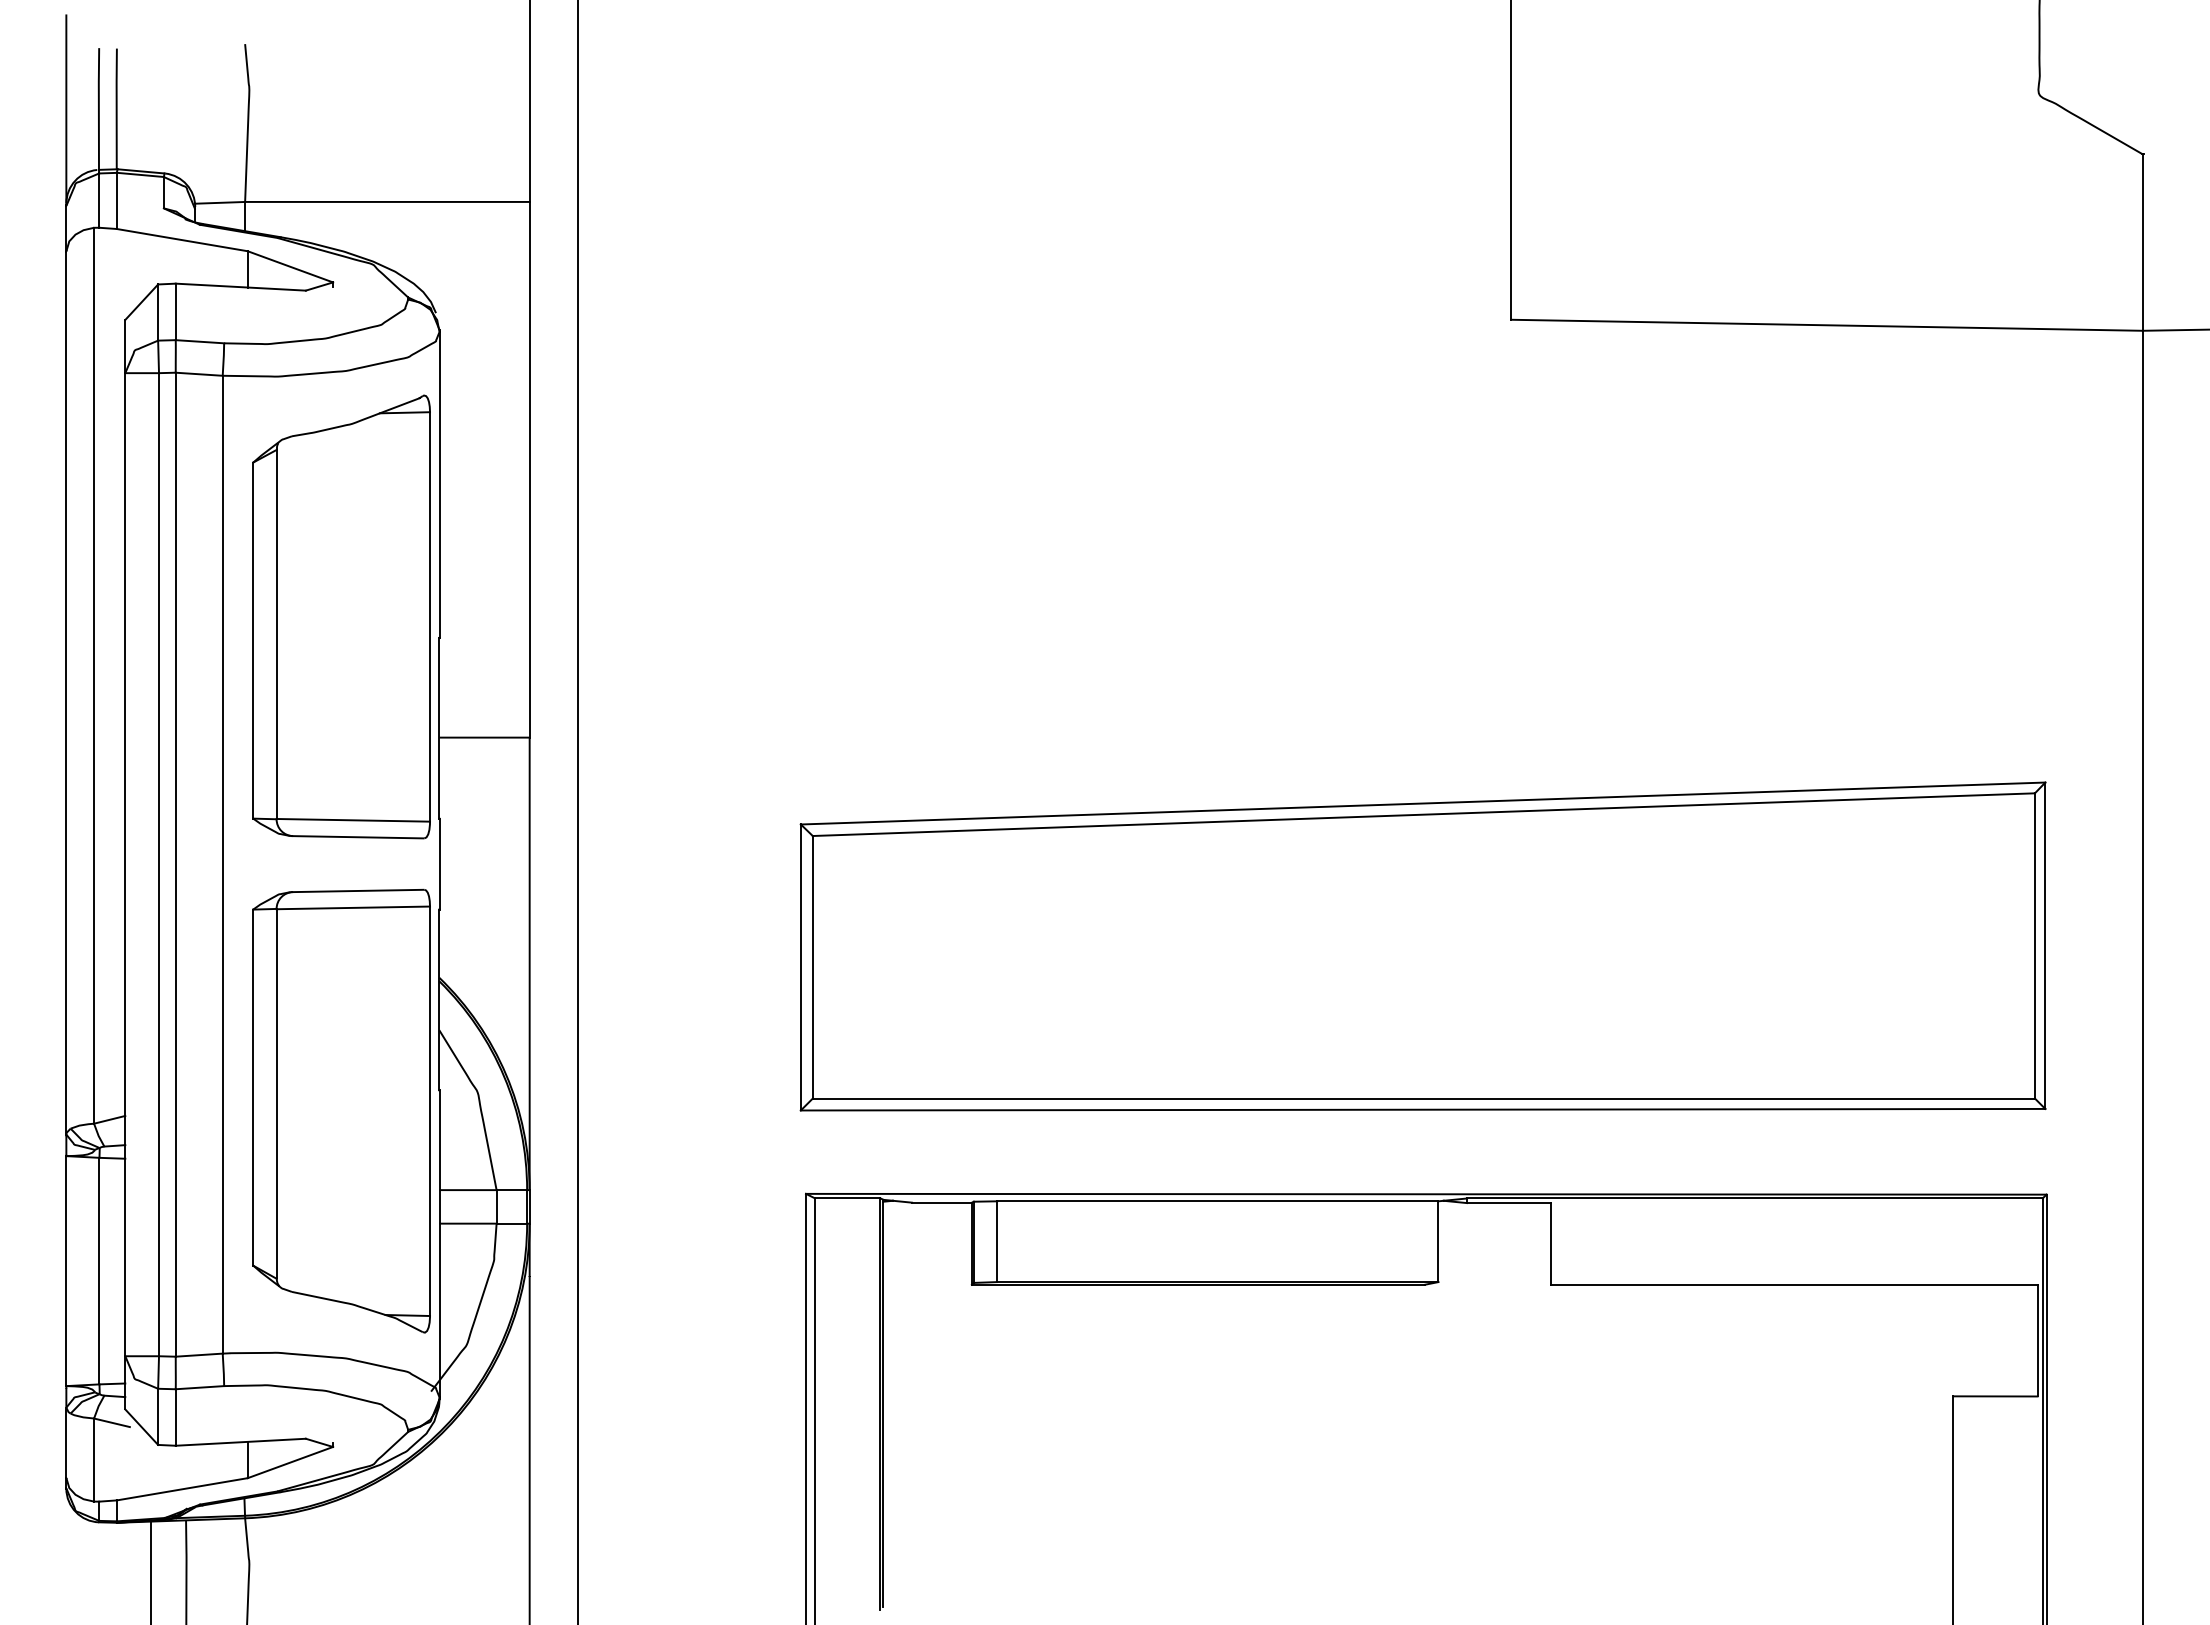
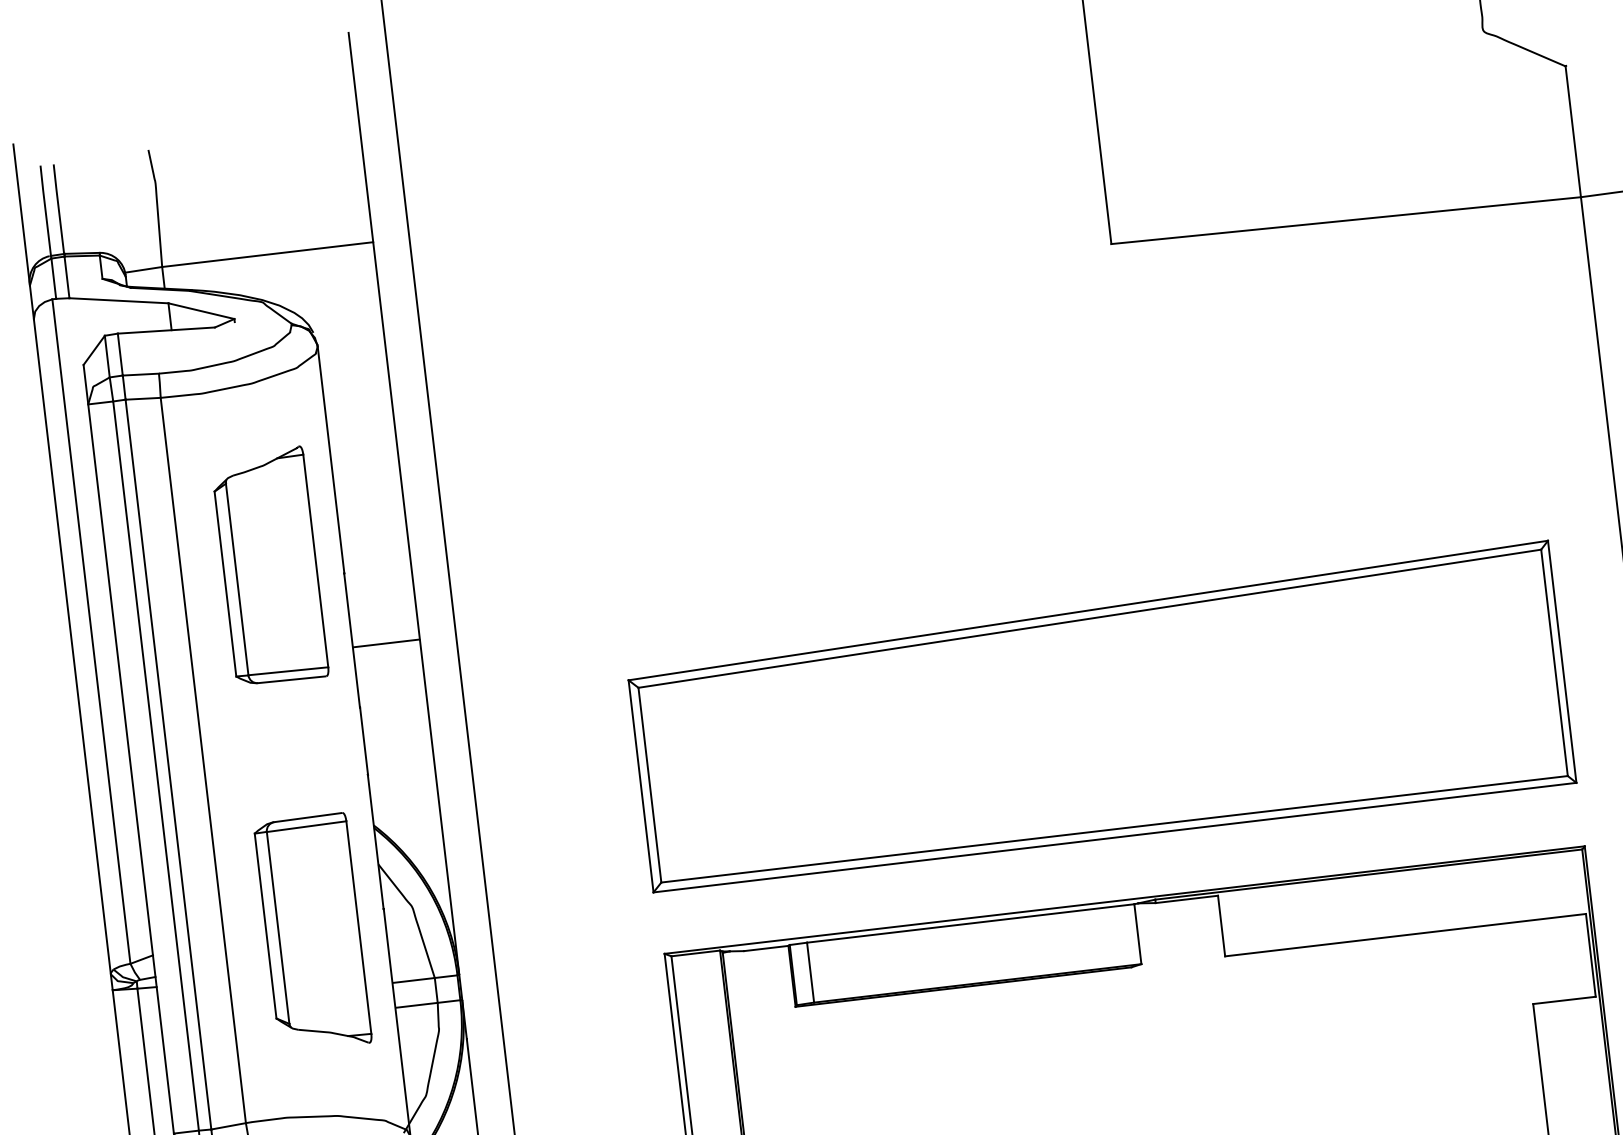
part: (341, 616) -> (269, 566), size x0.7
part: (341, 1110) -> (312, 932), size x0.7

